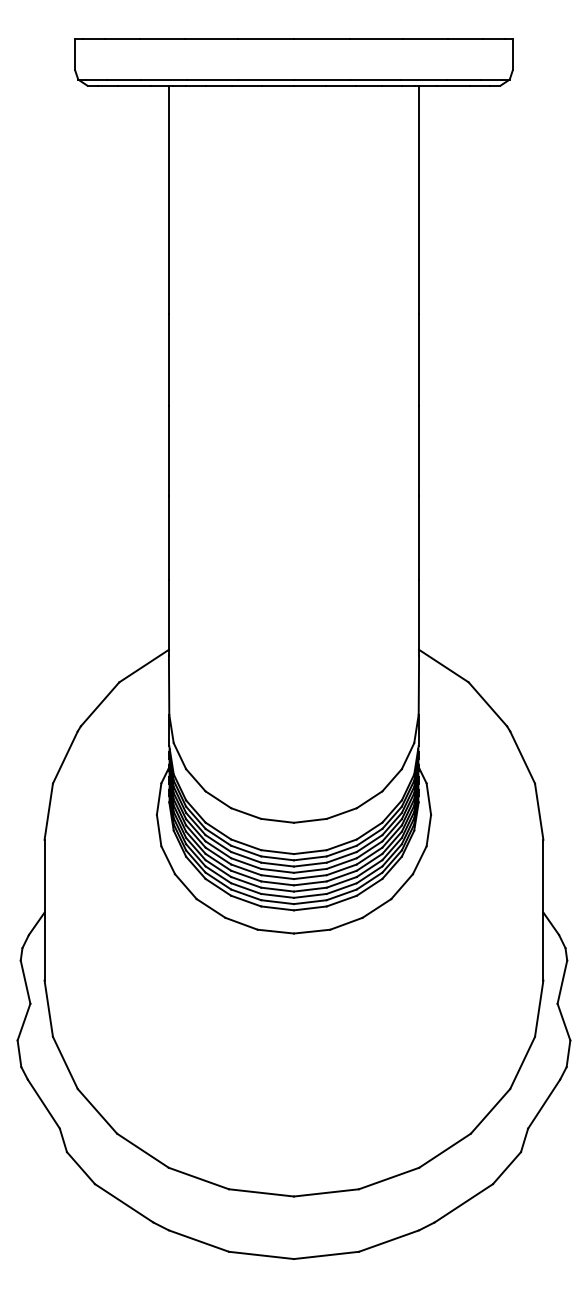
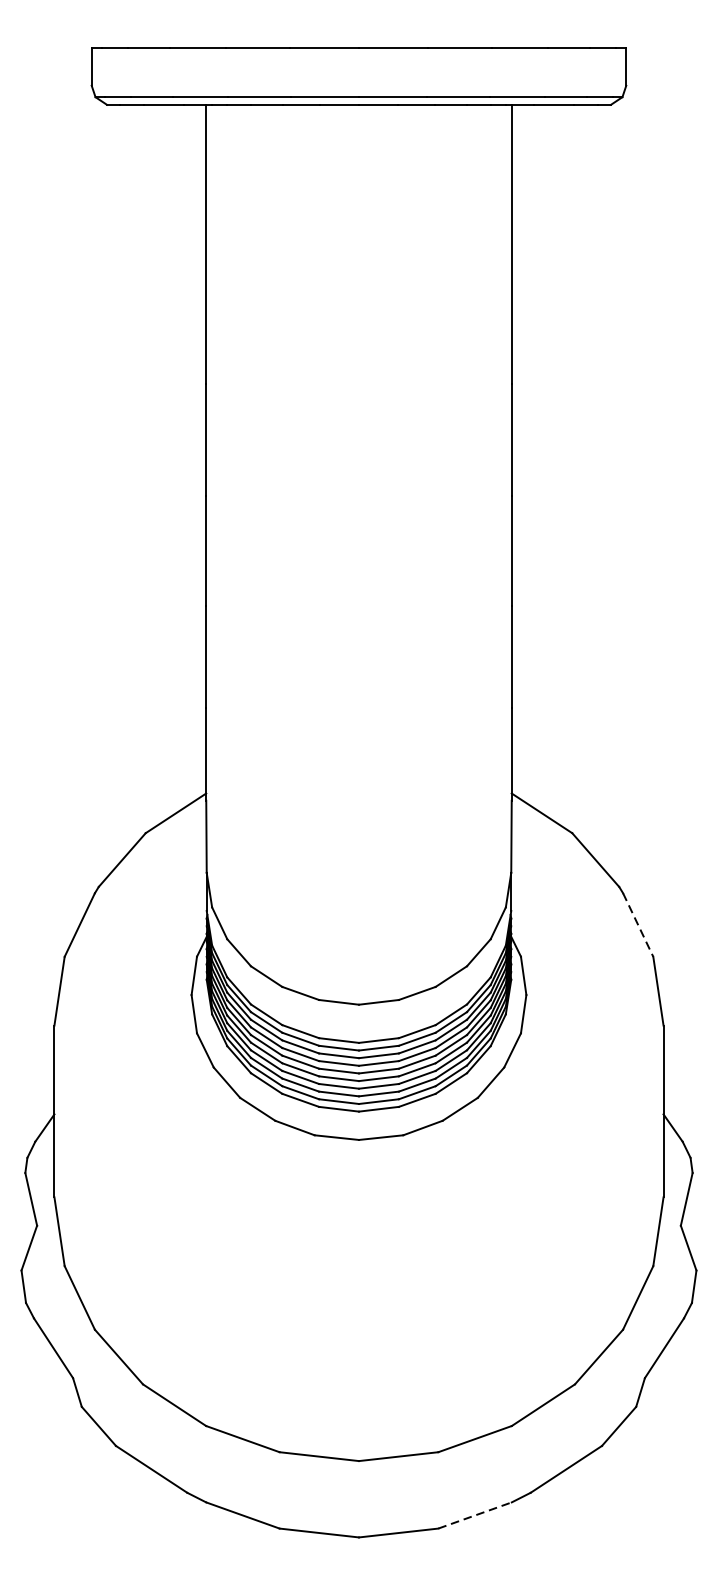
line: (522, 757) -> (638, 924), solid -> dashed
line: (389, 1241) -> (475, 1516), solid -> dashed

